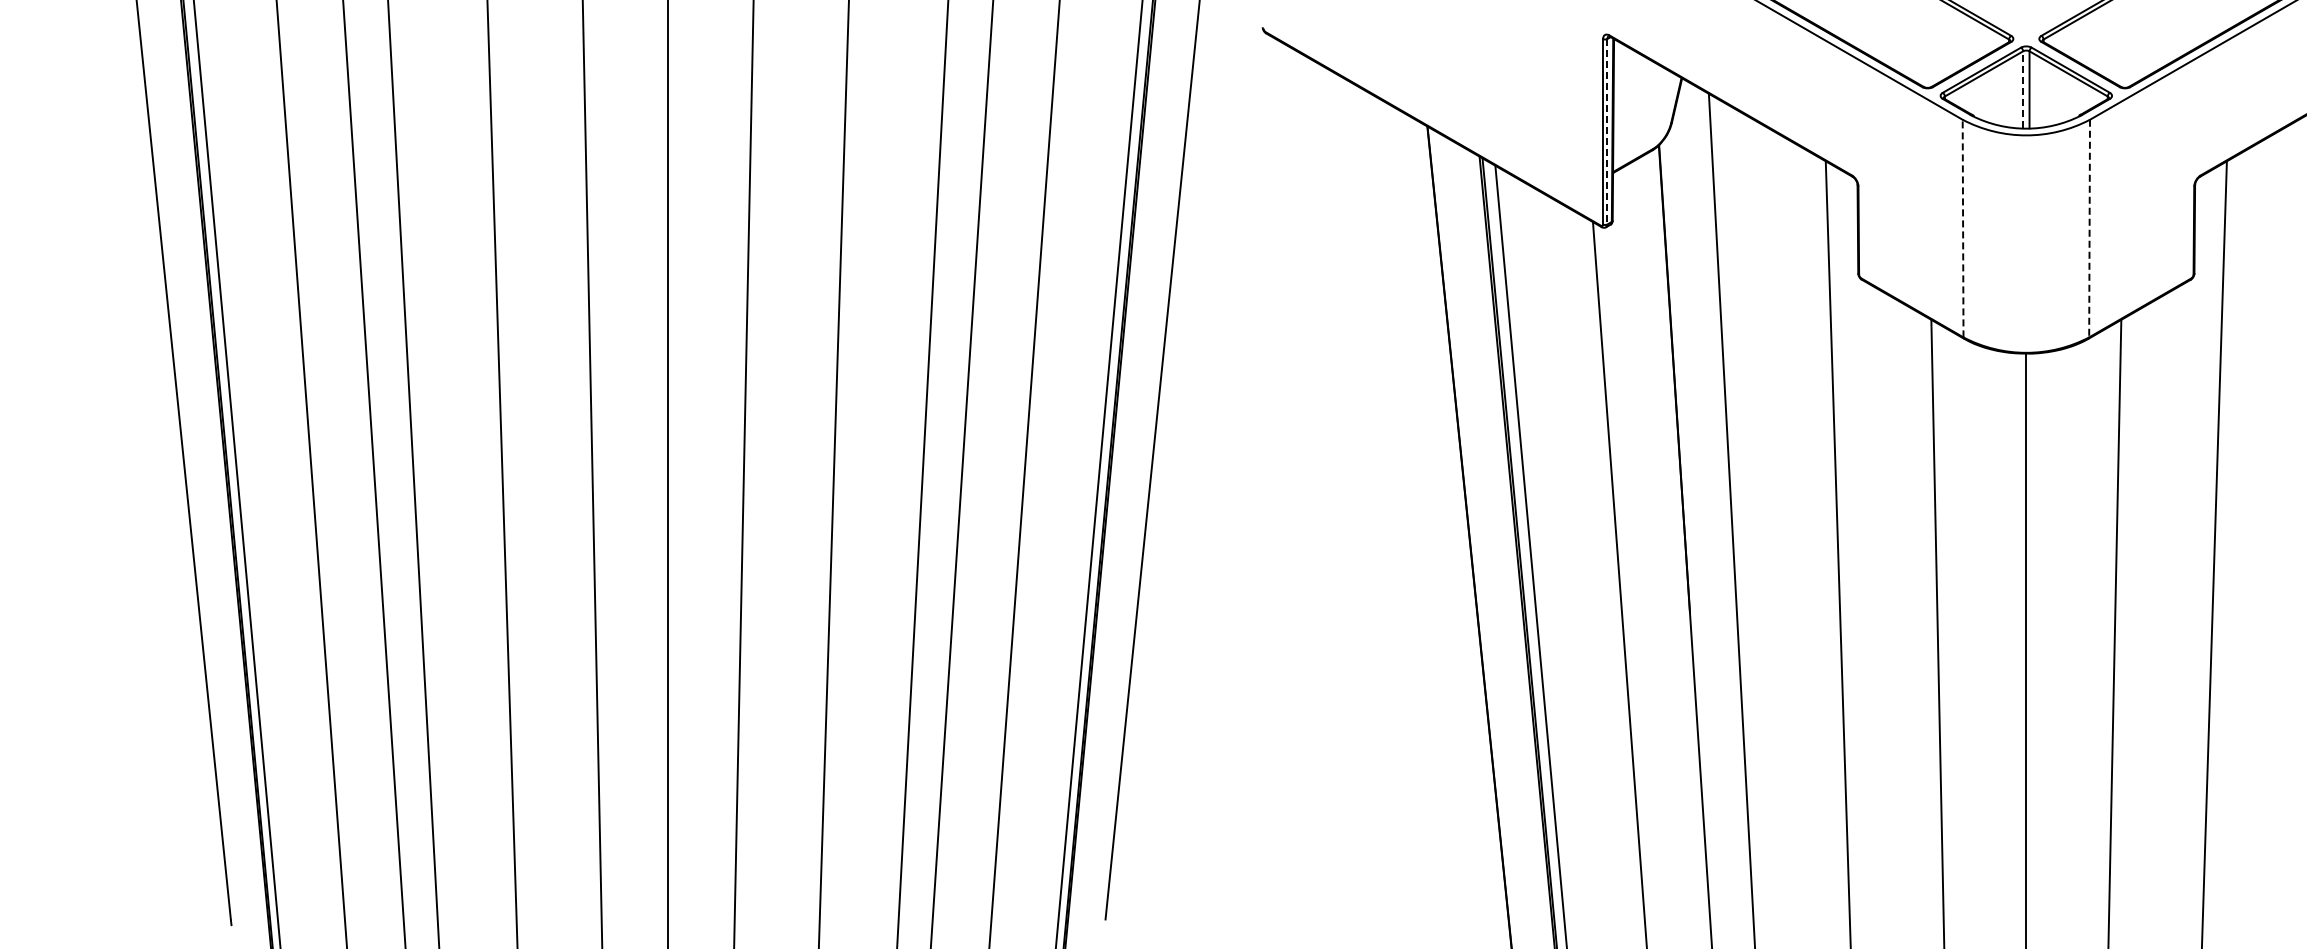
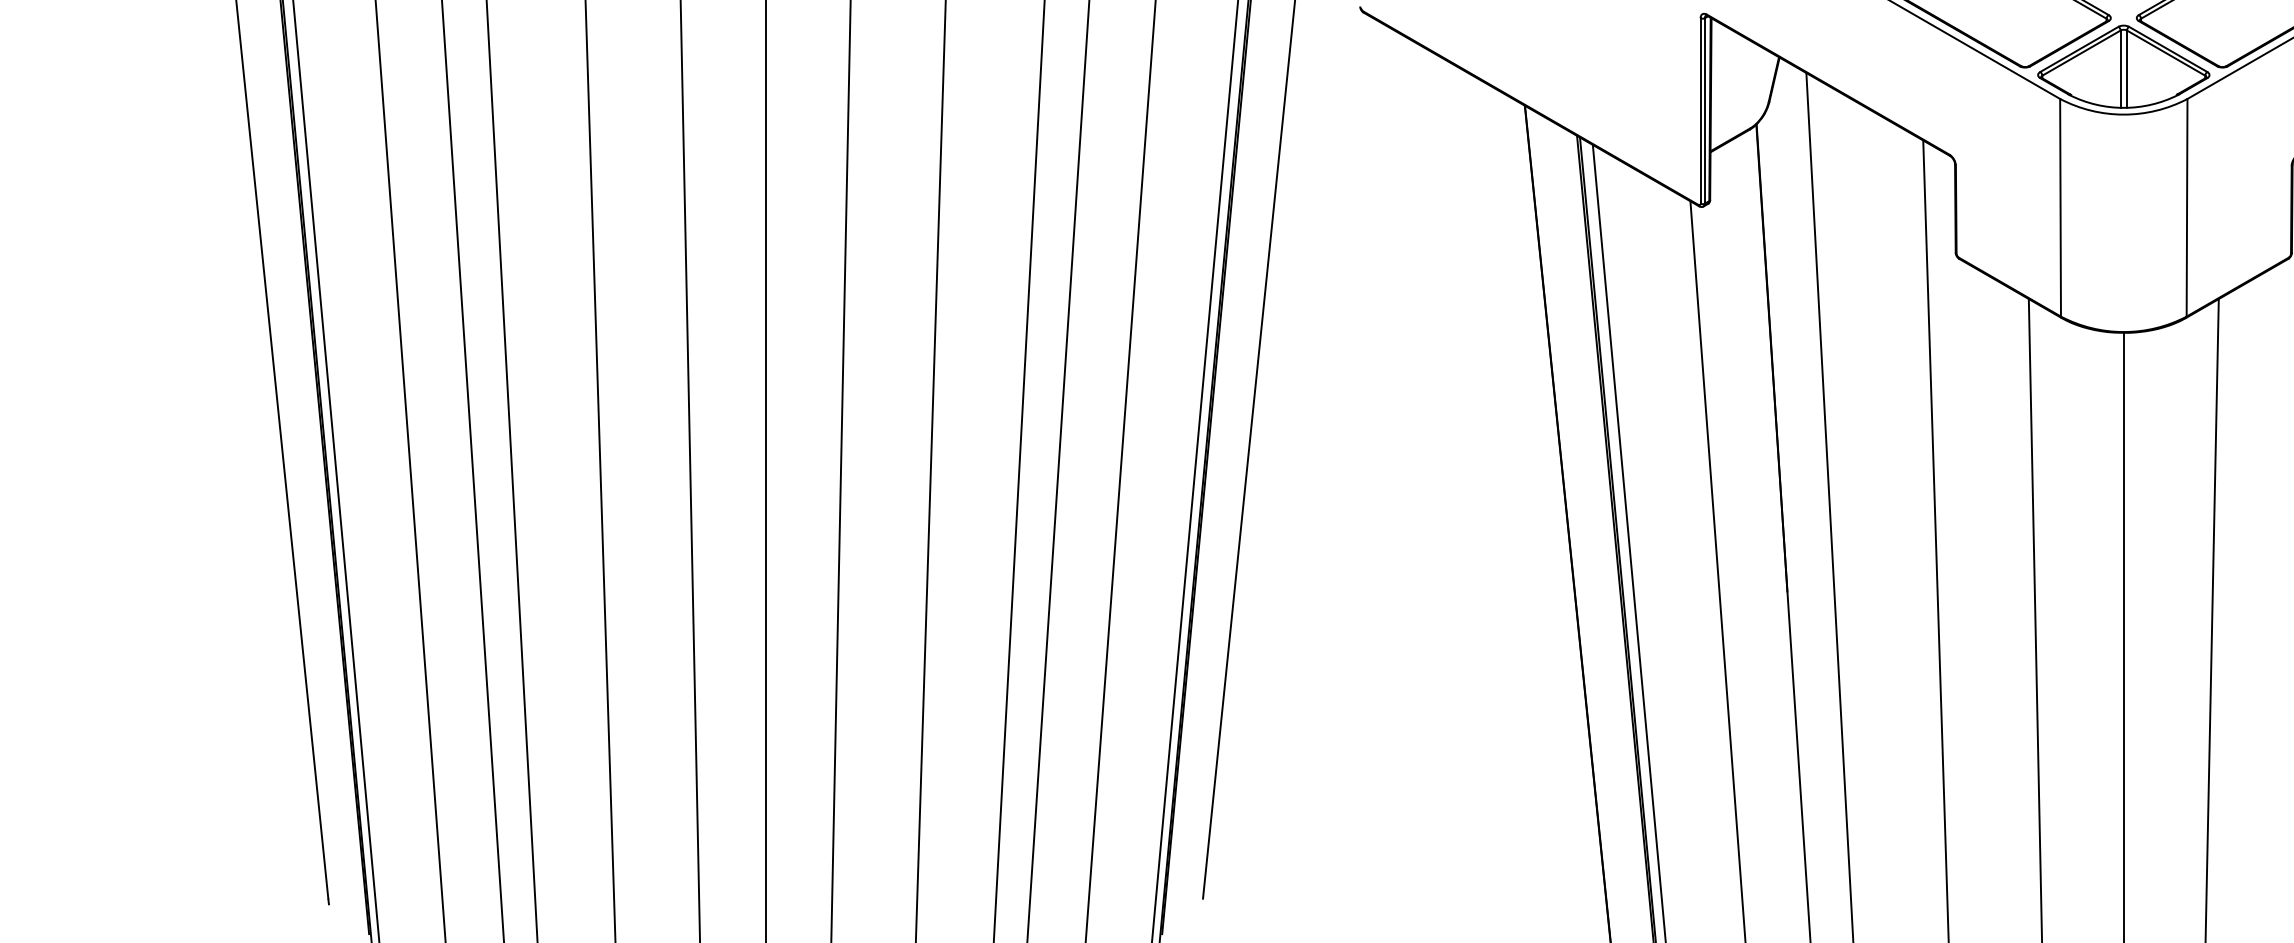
line: (2023, 89) -> (2120, 68), dashed -> solid
line: (1607, 131) -> (1704, 110), dashed -> solid
line: (1963, 228) -> (2060, 207), dashed -> solid
line: (2089, 228) -> (2186, 207), dashed -> solid

